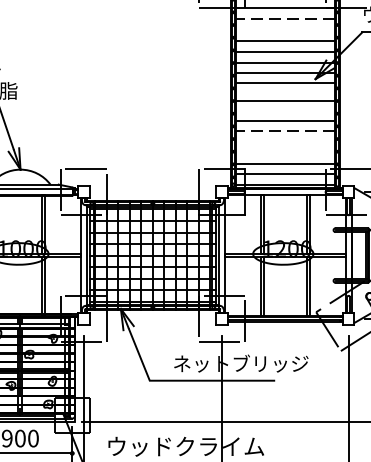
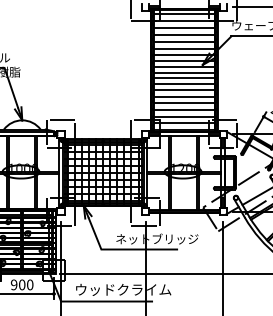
line: (284, 19) -> (183, 28), dashed -> solid
line: (285, 29) -> (184, 34), added
line: (285, 91) -> (184, 72), added
line: (285, 111) -> (184, 84), added
line: (284, 130) -> (183, 96), dashed -> solid
line: (285, 142) -> (184, 103), added
line: (285, 151) -> (184, 109), added

